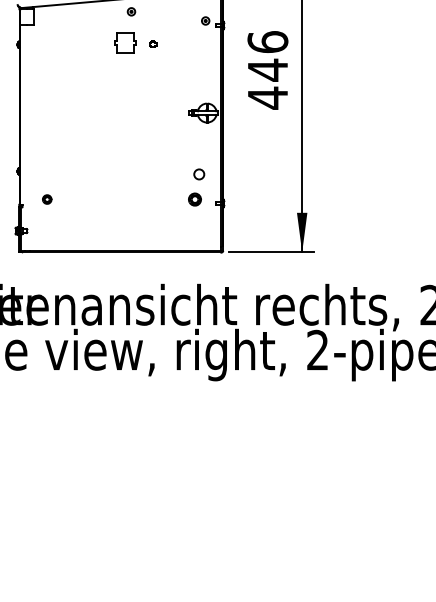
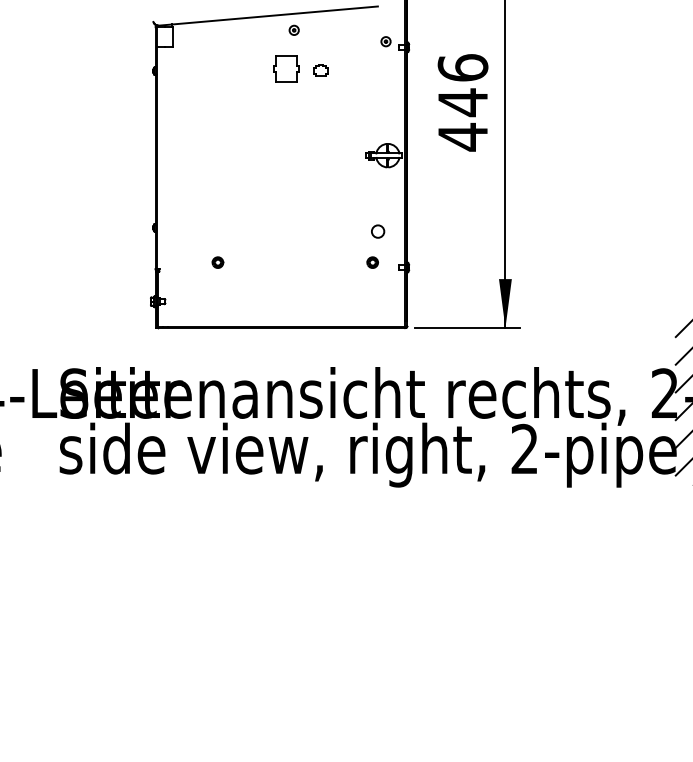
part: (152, 44) -> (320, 70), size x1.67
part: (46, 199) -> (217, 262), moved
part: (194, 199) -> (372, 262), size x0.71

